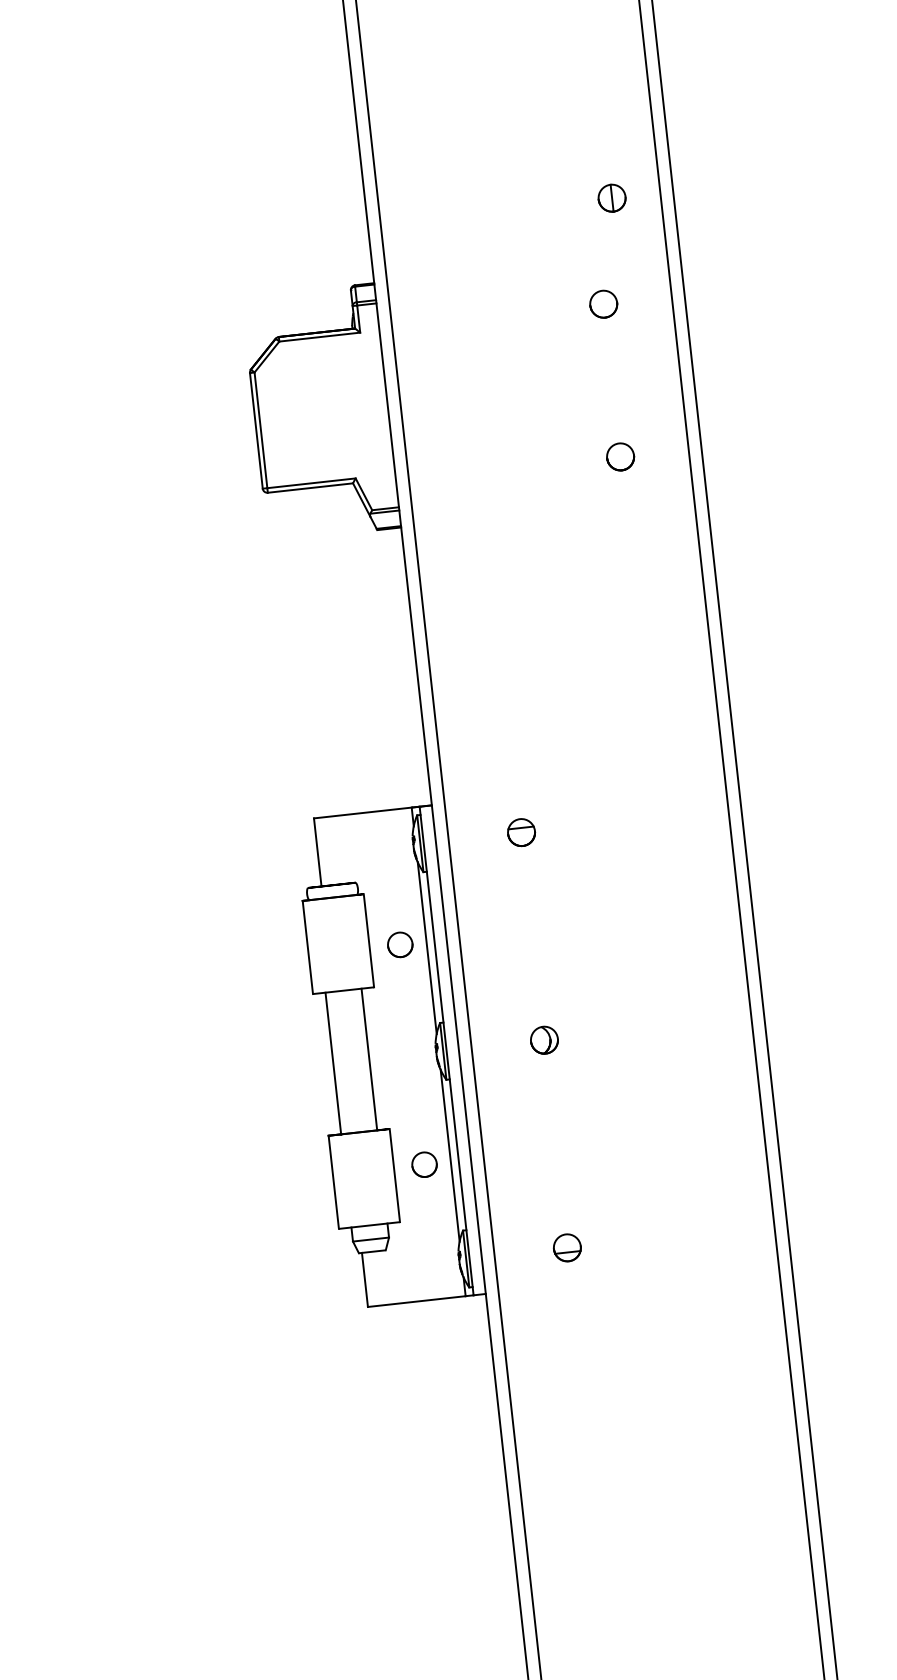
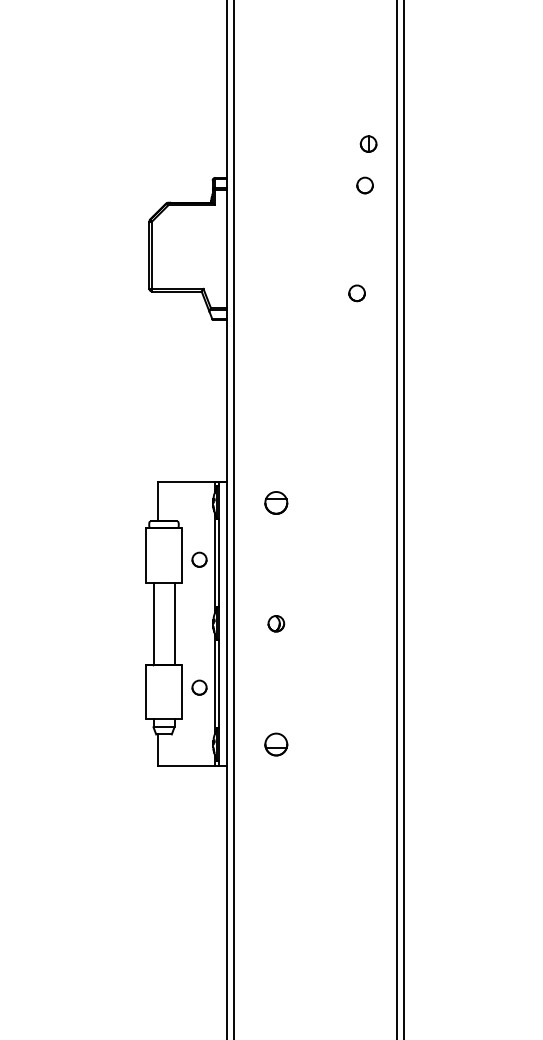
part: (602, 304) -> (364, 185), moved
part: (521, 831) -> (276, 502), size x1.4
part: (567, 1247) -> (276, 744), size x1.4

